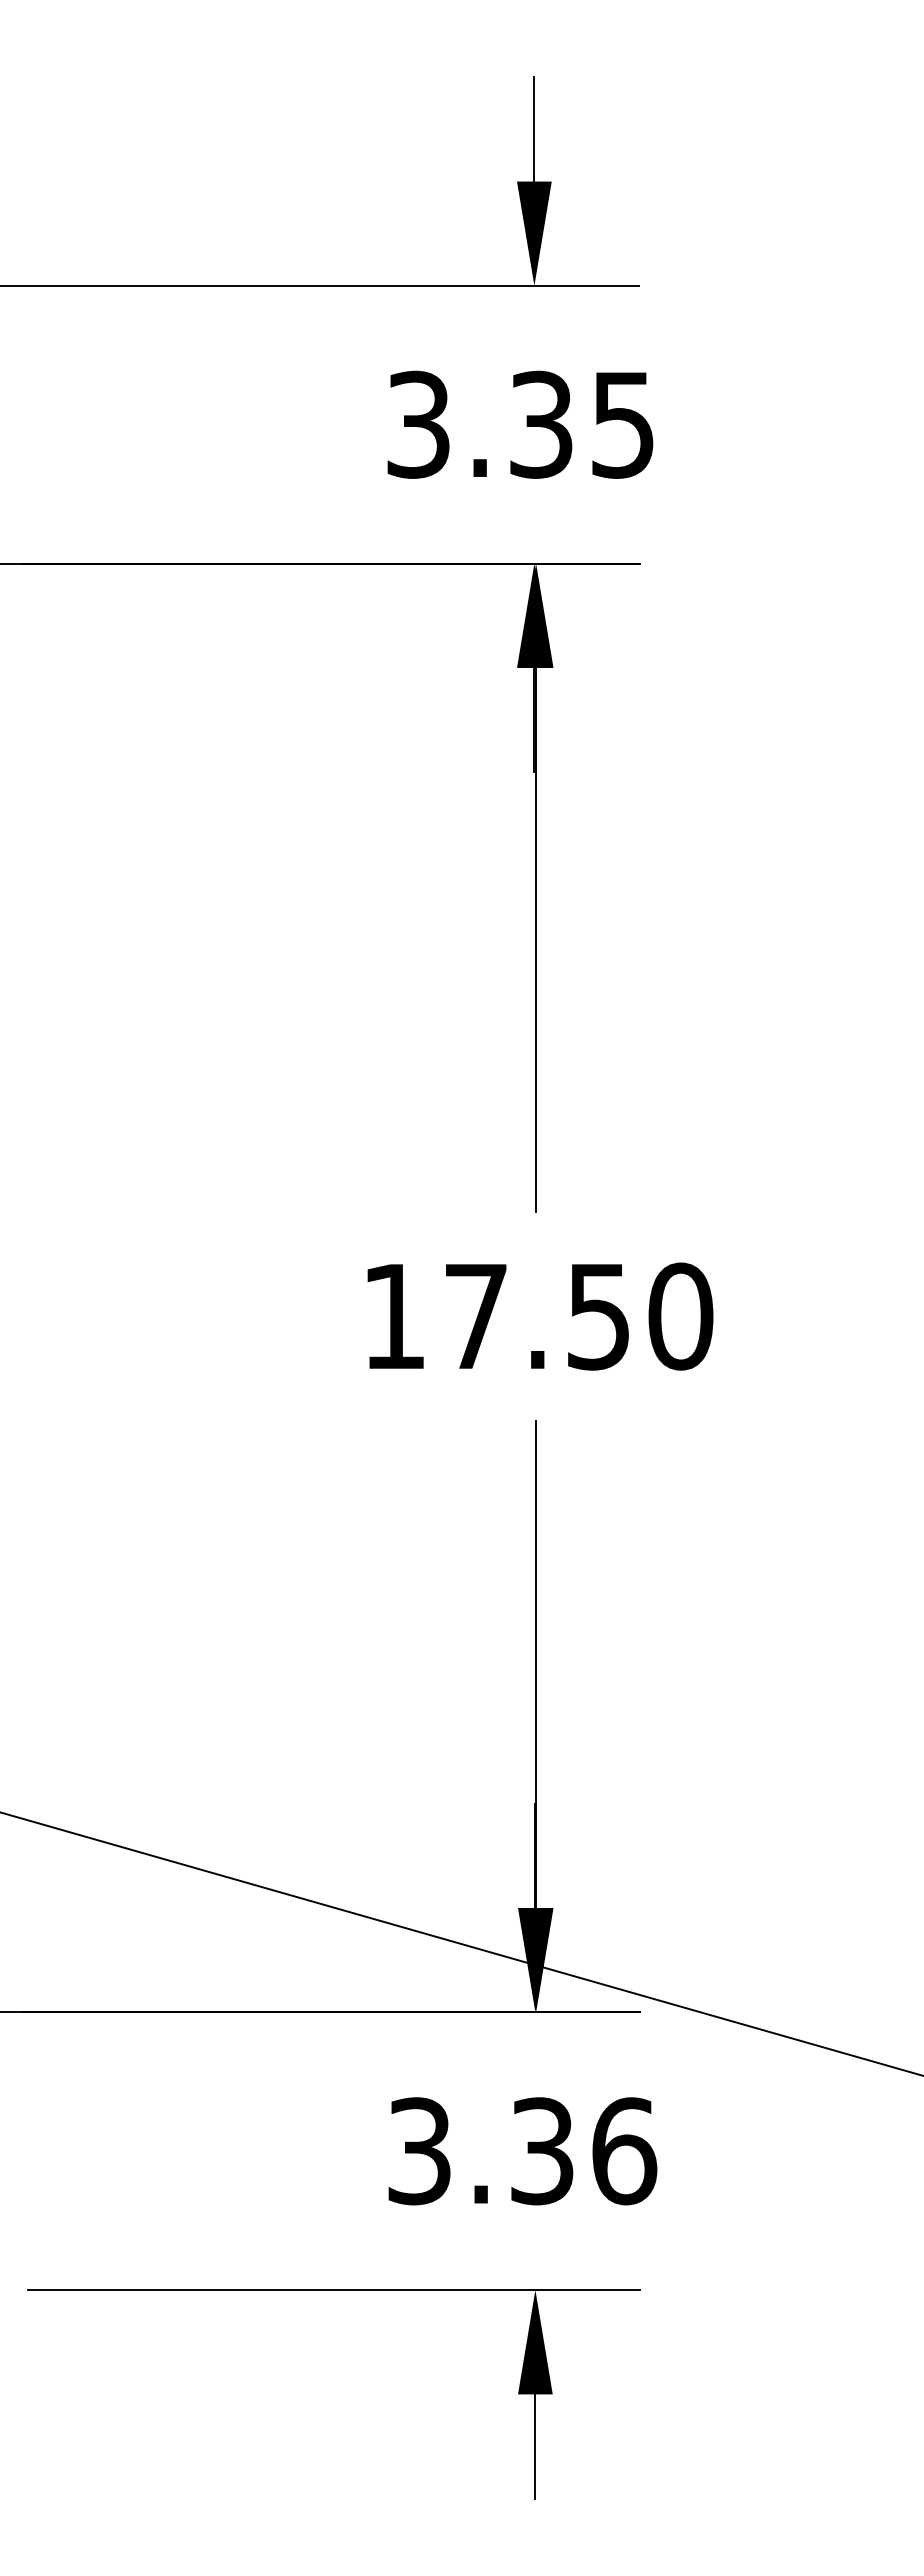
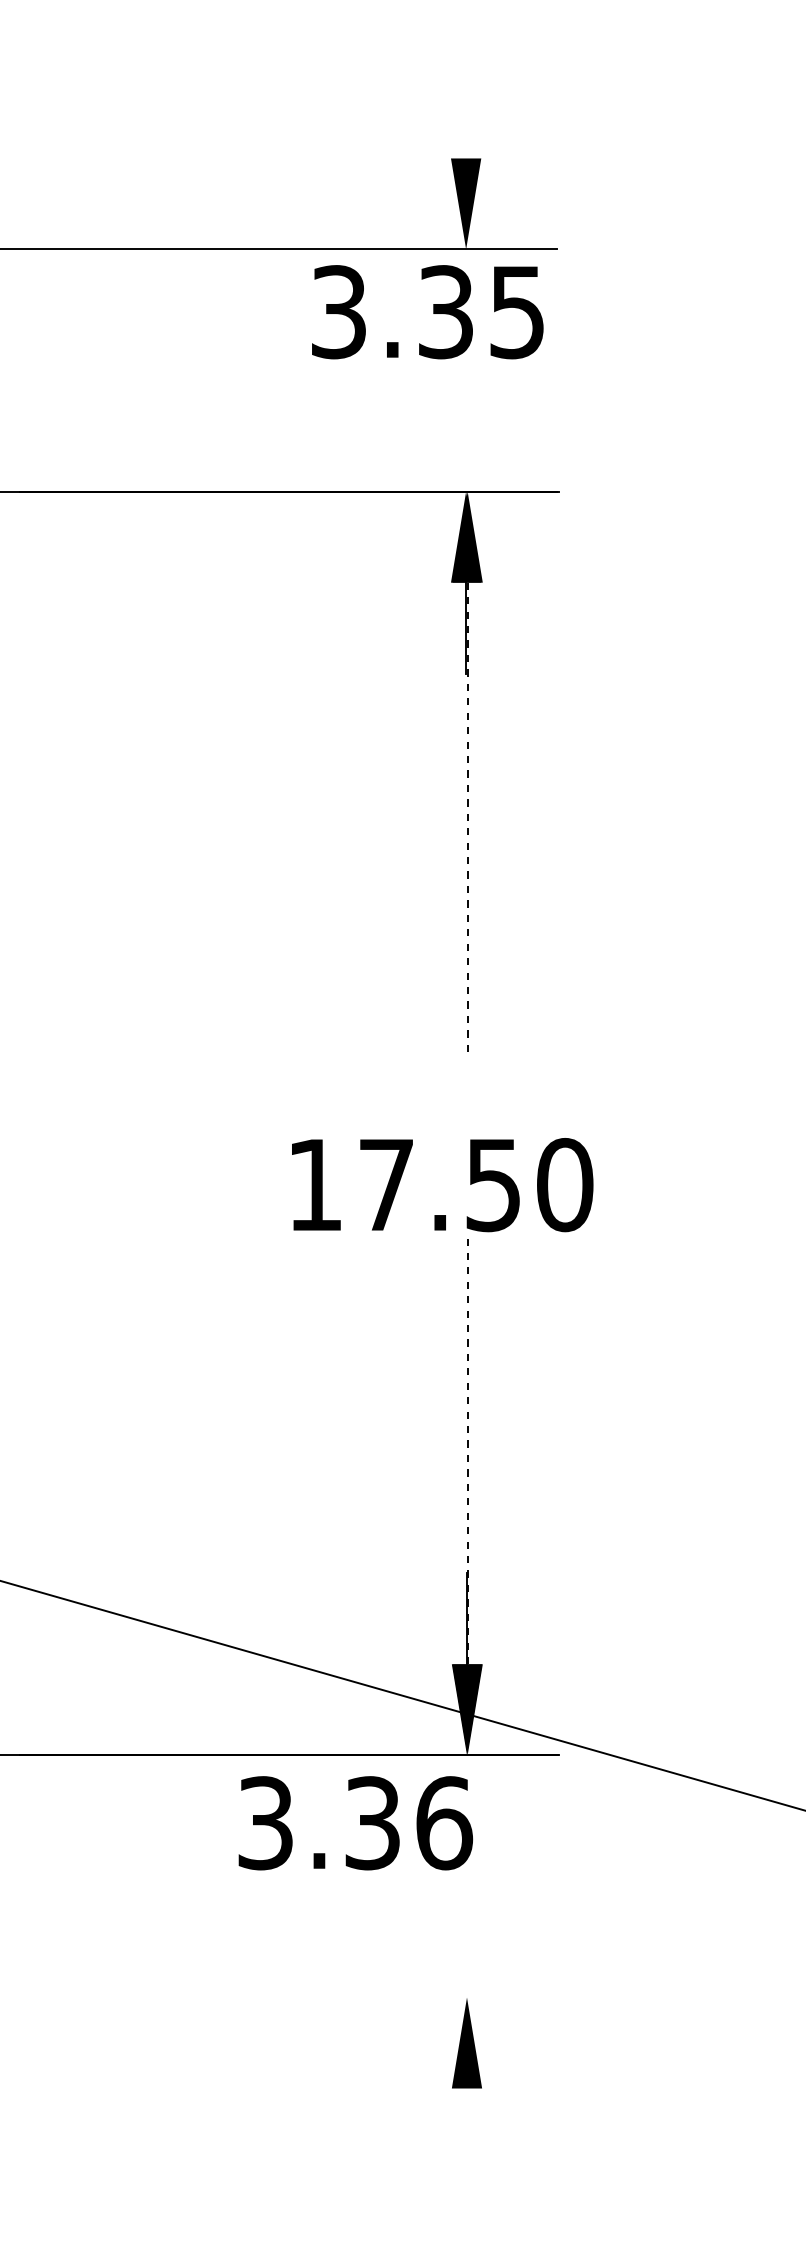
line: (534, 129) -> (466, 113), removed
text: (520, 424) -> (427, 311), moved
line: (536, 940) -> (467, 820), solid -> dashed
text: (540, 1316) -> (442, 1184), moved
line: (536, 1664) -> (467, 1451), solid -> dashed
text: (522, 2151) -> (355, 1823), moved
line: (333, 2290) -> (290, 1997), removed
line: (535, 2446) -> (467, 2133), removed

